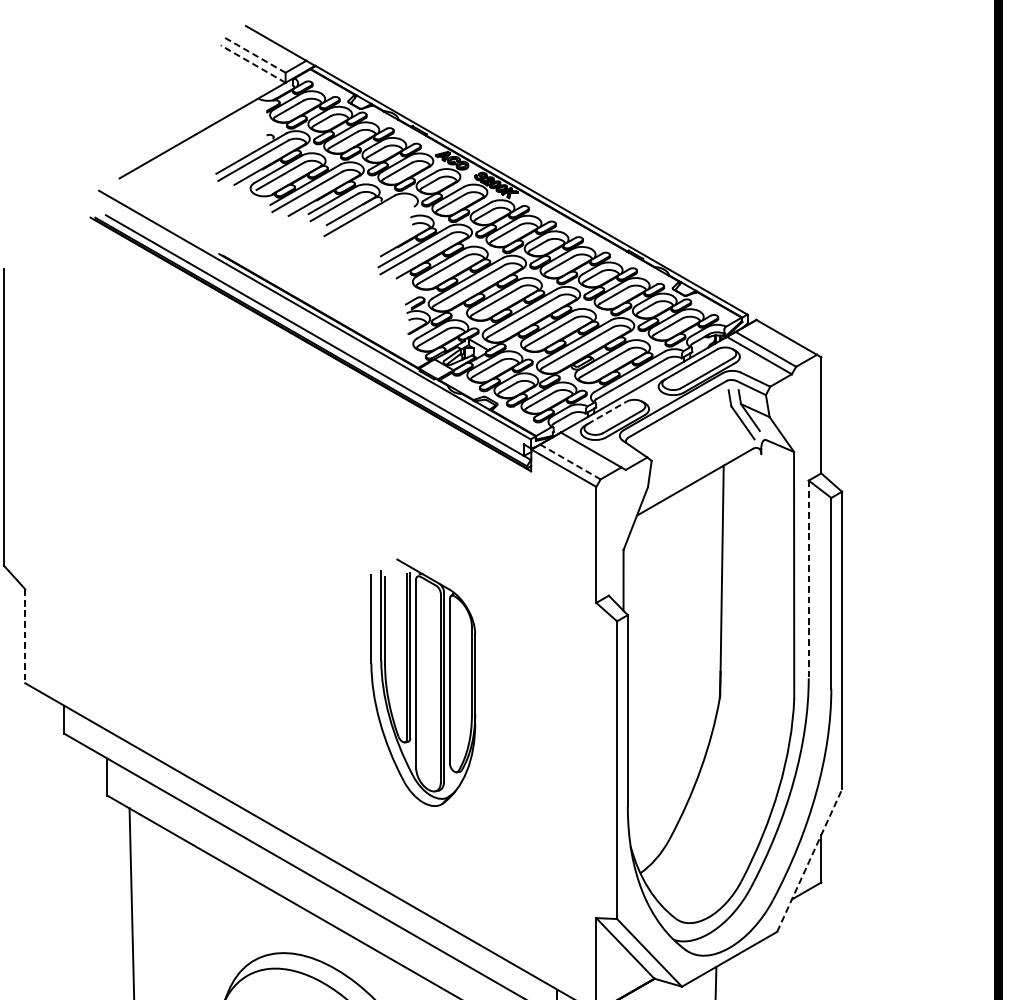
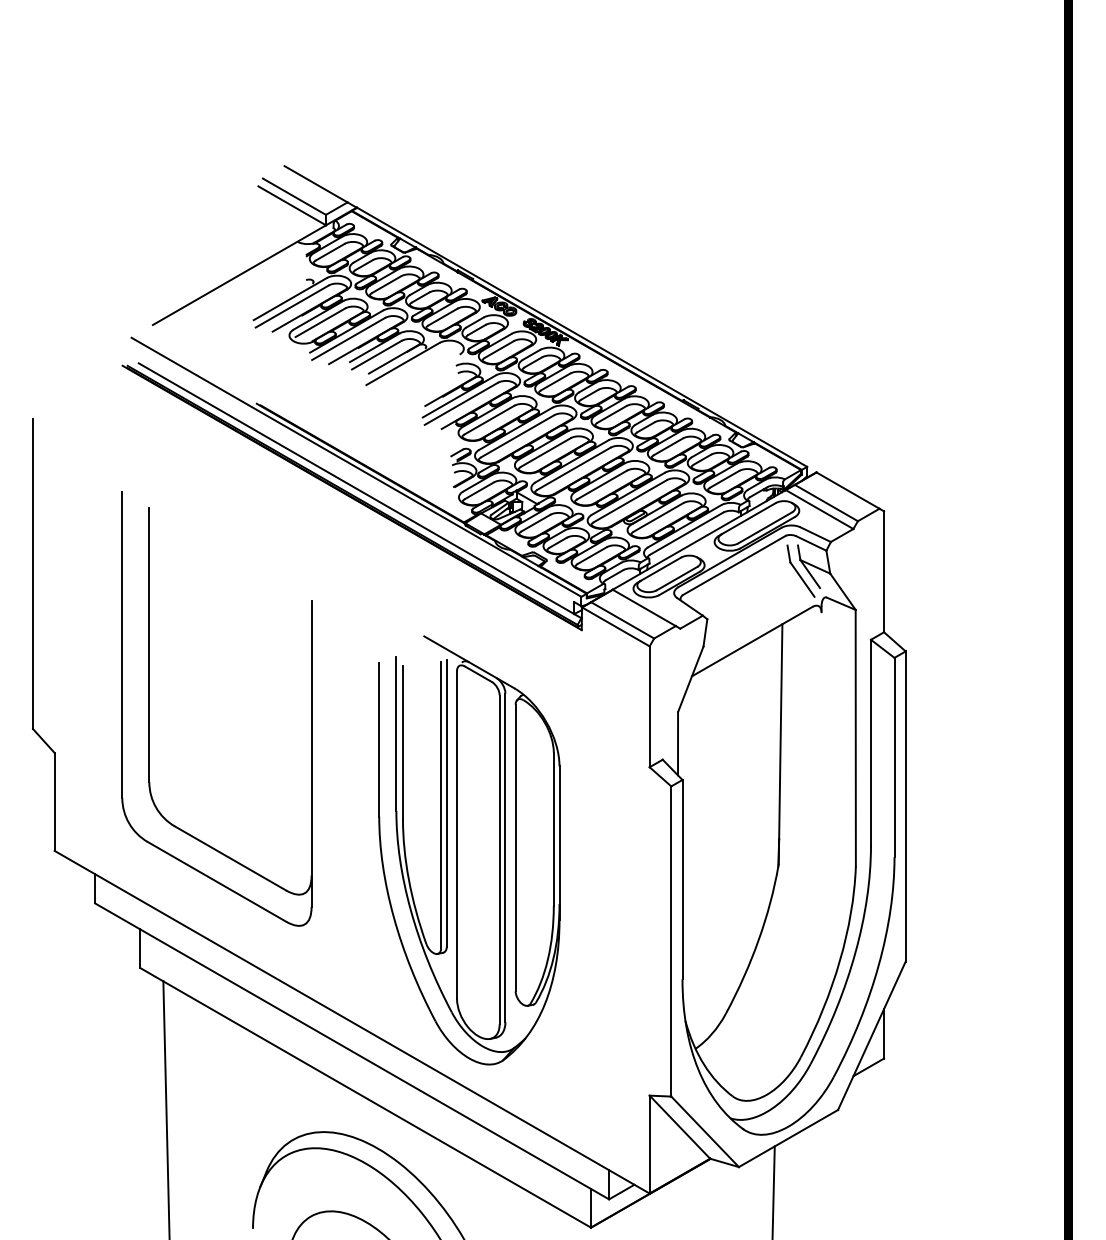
line: (255, 55) -> (294, 196), dashed -> solid
line: (252, 63) -> (291, 205), dashed -> solid
line: (607, 412) -> (661, 568), dashed -> solid
line: (570, 462) -> (622, 620), dashed -> solid
part: (116, 546) -> (149, 708), added
line: (808, 580) -> (870, 743), dashed -> solid
line: (25, 635) -> (54, 801), dashed -> solid
part: (423, 682) -> (469, 850), size x1.67
line: (809, 860) -> (871, 1035), dashed -> solid

